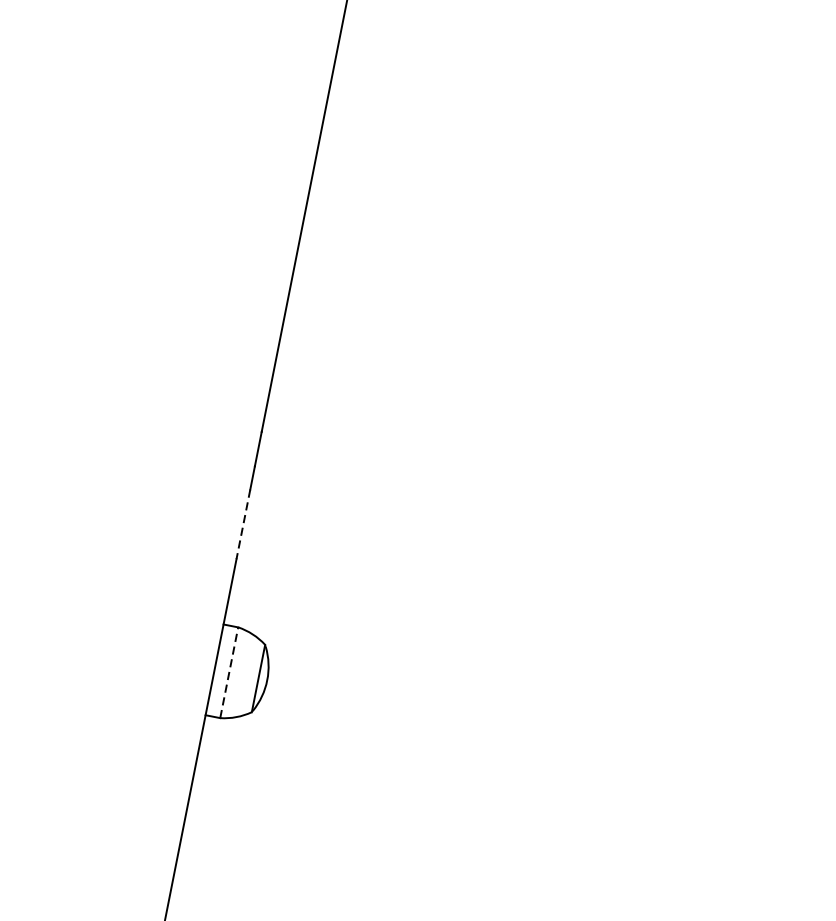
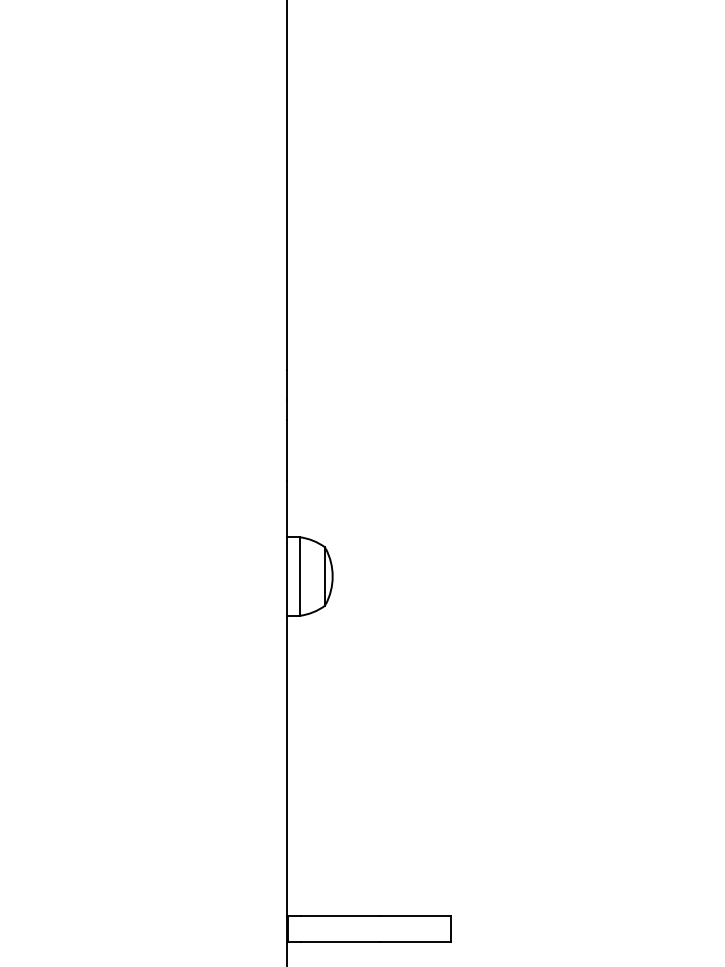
line: (243, 525) -> (287, 451), dashed -> solid
line: (228, 672) -> (299, 576), dashed -> solid

